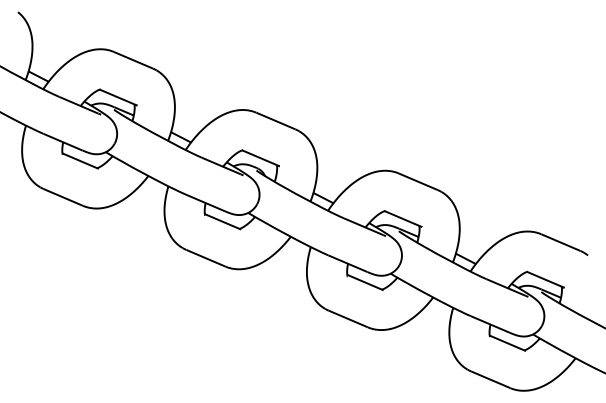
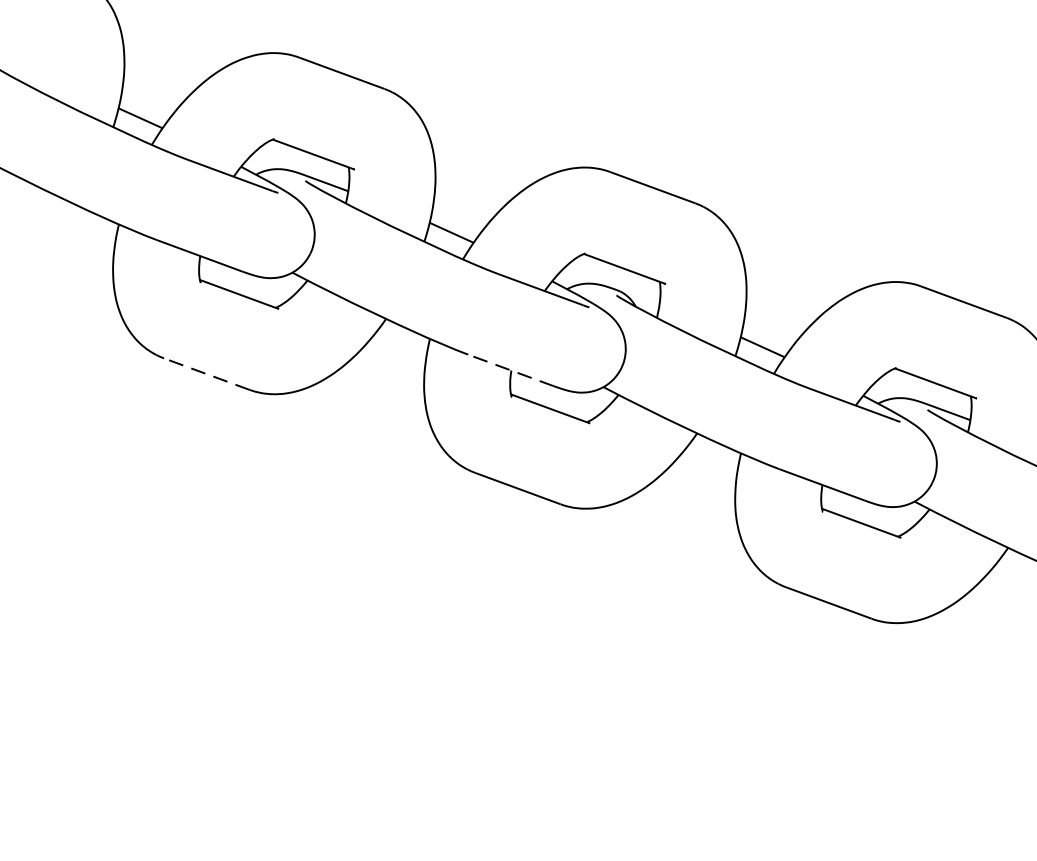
line: (63, 197) -> (206, 374), solid -> dashed
line: (205, 202) -> (510, 369), solid -> dashed

